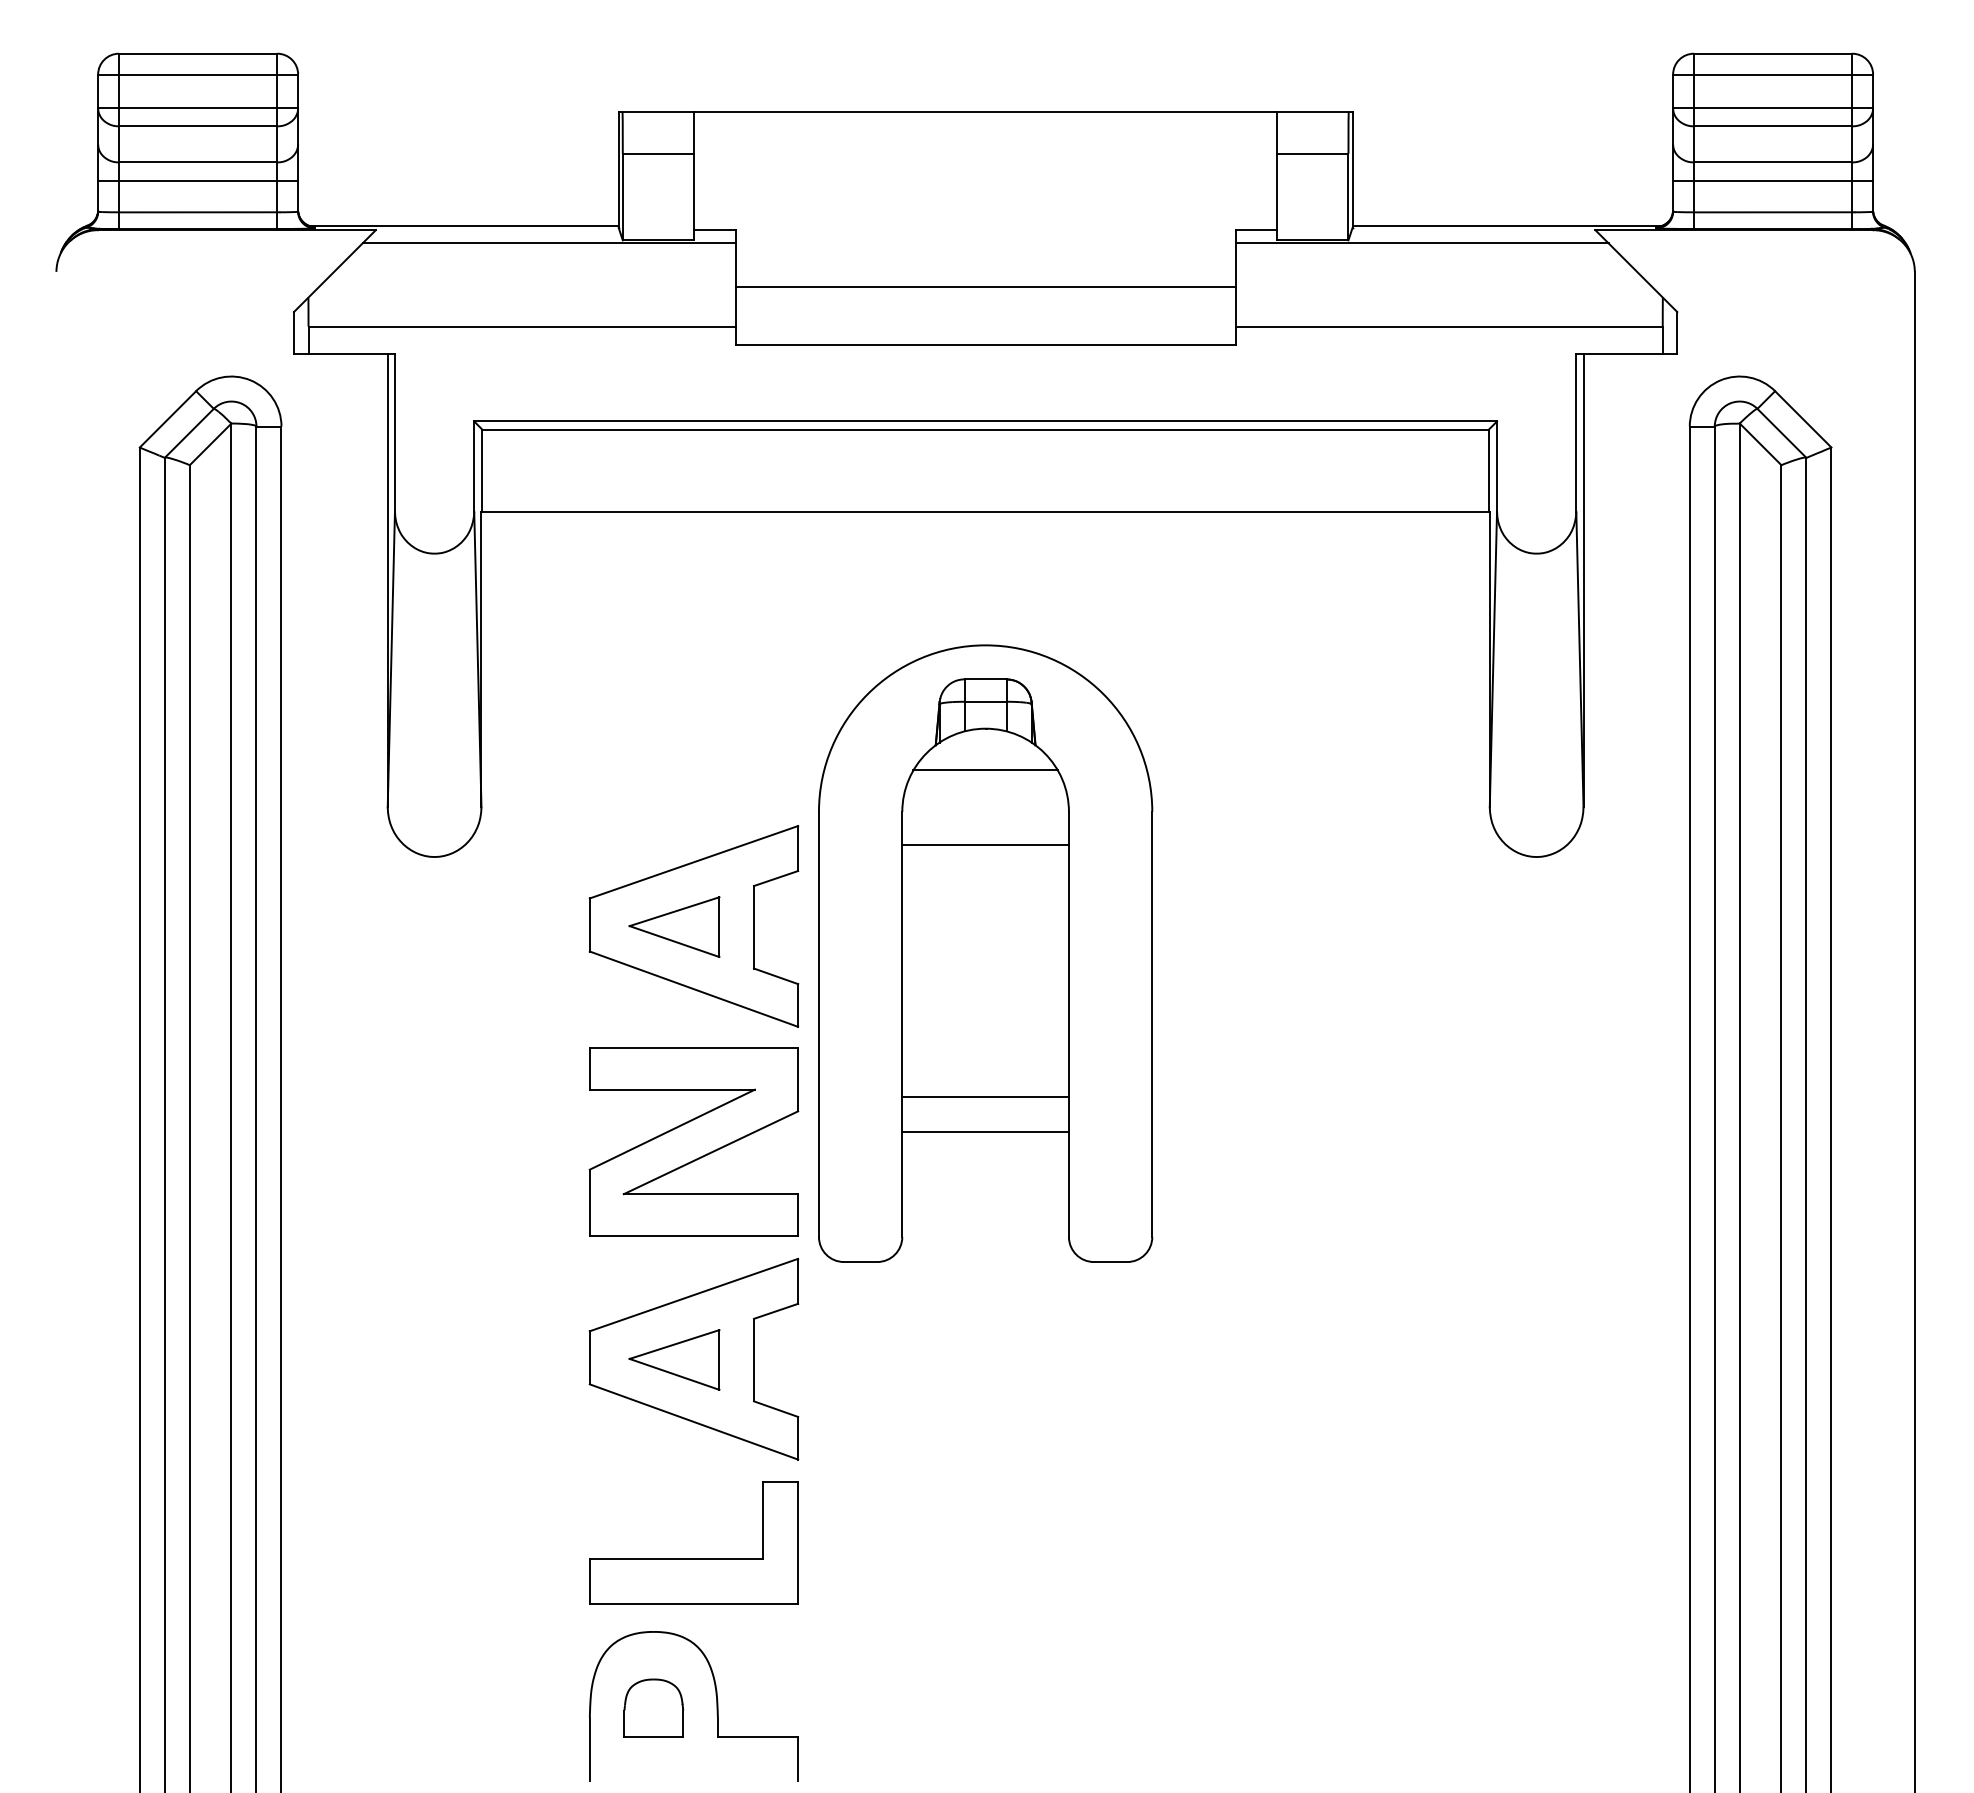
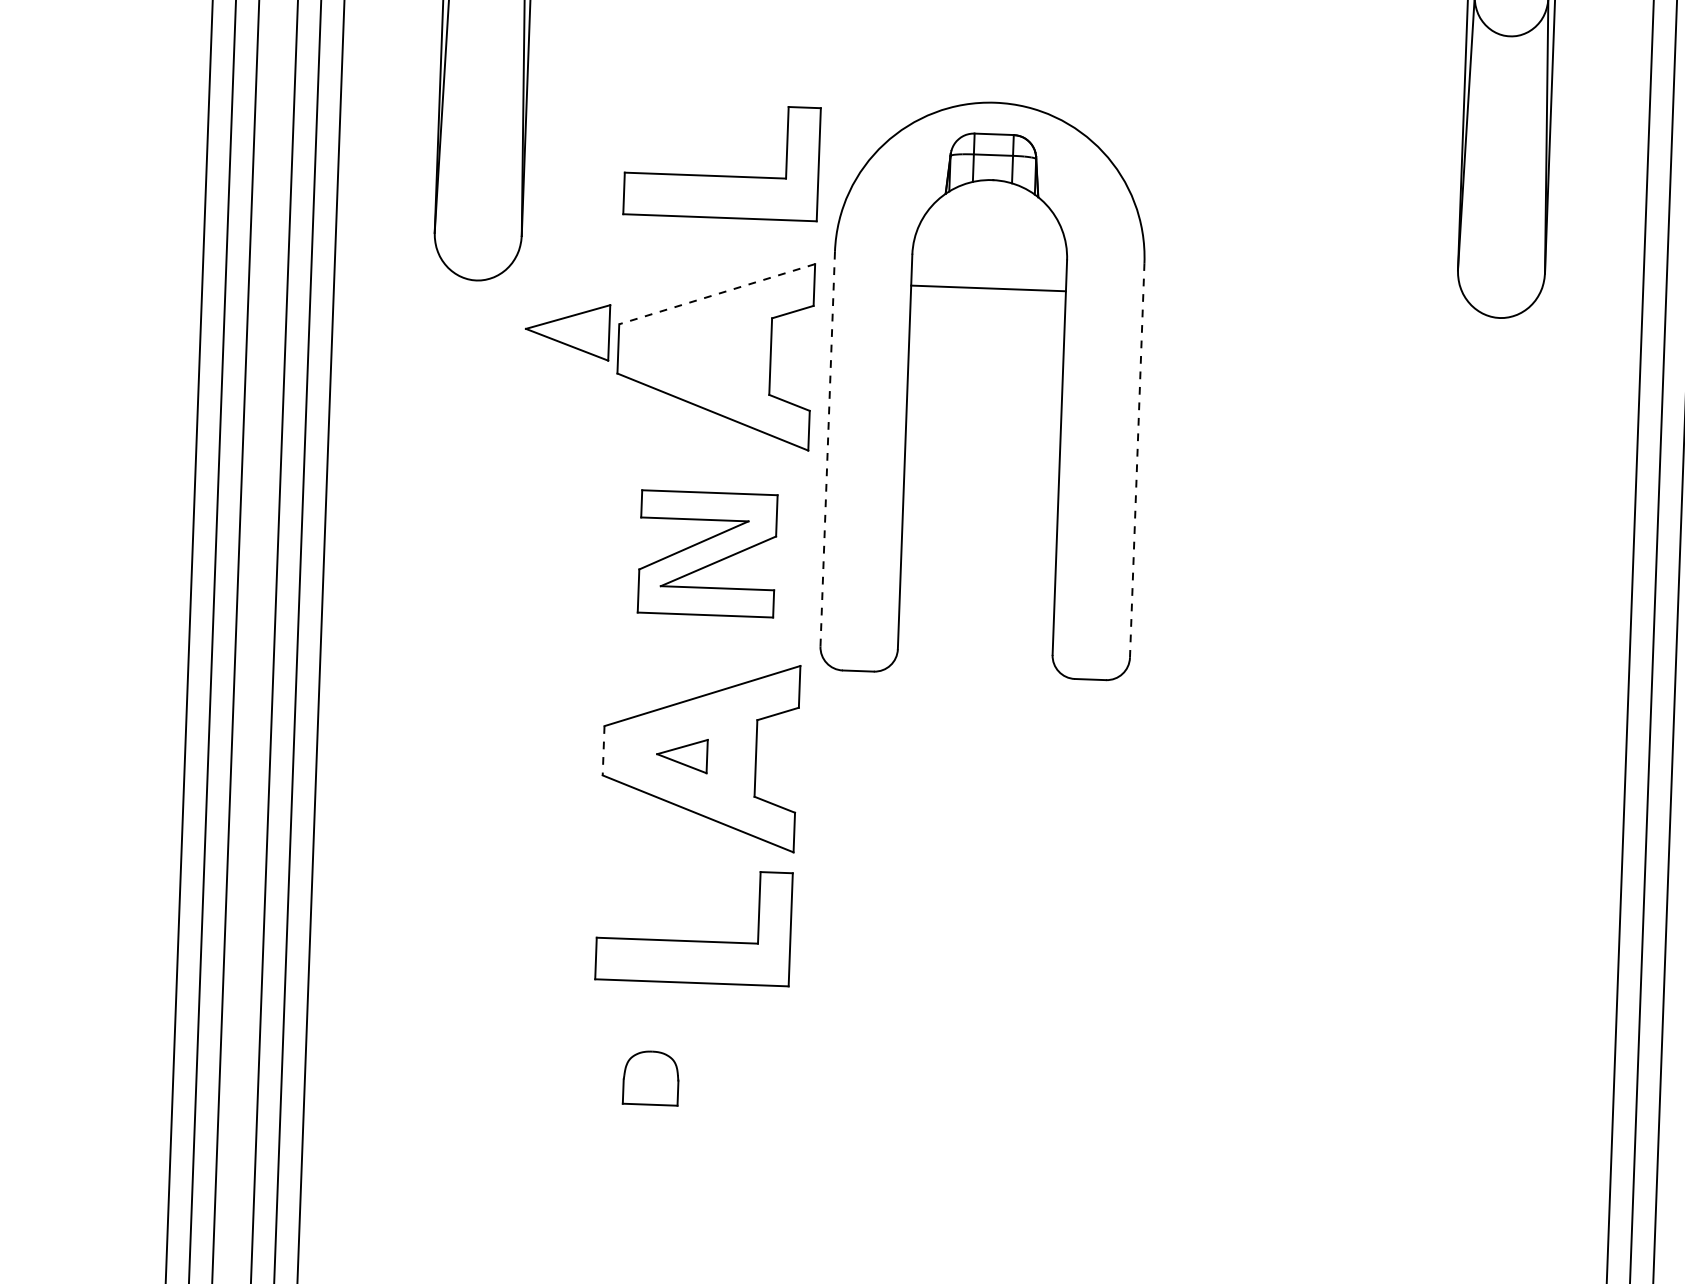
part: (693, 734) -> (721, 175), added
line: (985, 770) -> (991, 218), removed
line: (693, 862) -> (716, 294), solid -> dashed
part: (674, 926) -> (567, 330), moved
line: (818, 1024) -> (827, 449), solid -> dashed
line: (1152, 1025) -> (1137, 461), solid -> dashed
line: (985, 1096) -> (979, 521), removed
line: (985, 1131) -> (978, 554), removed
part: (693, 1141) -> (707, 553), size x0.7
line: (589, 1357) -> (603, 750), solid -> dashed
part: (674, 1359) -> (682, 755), size x0.6
part: (716, 1706) -> (709, 1078), removed

